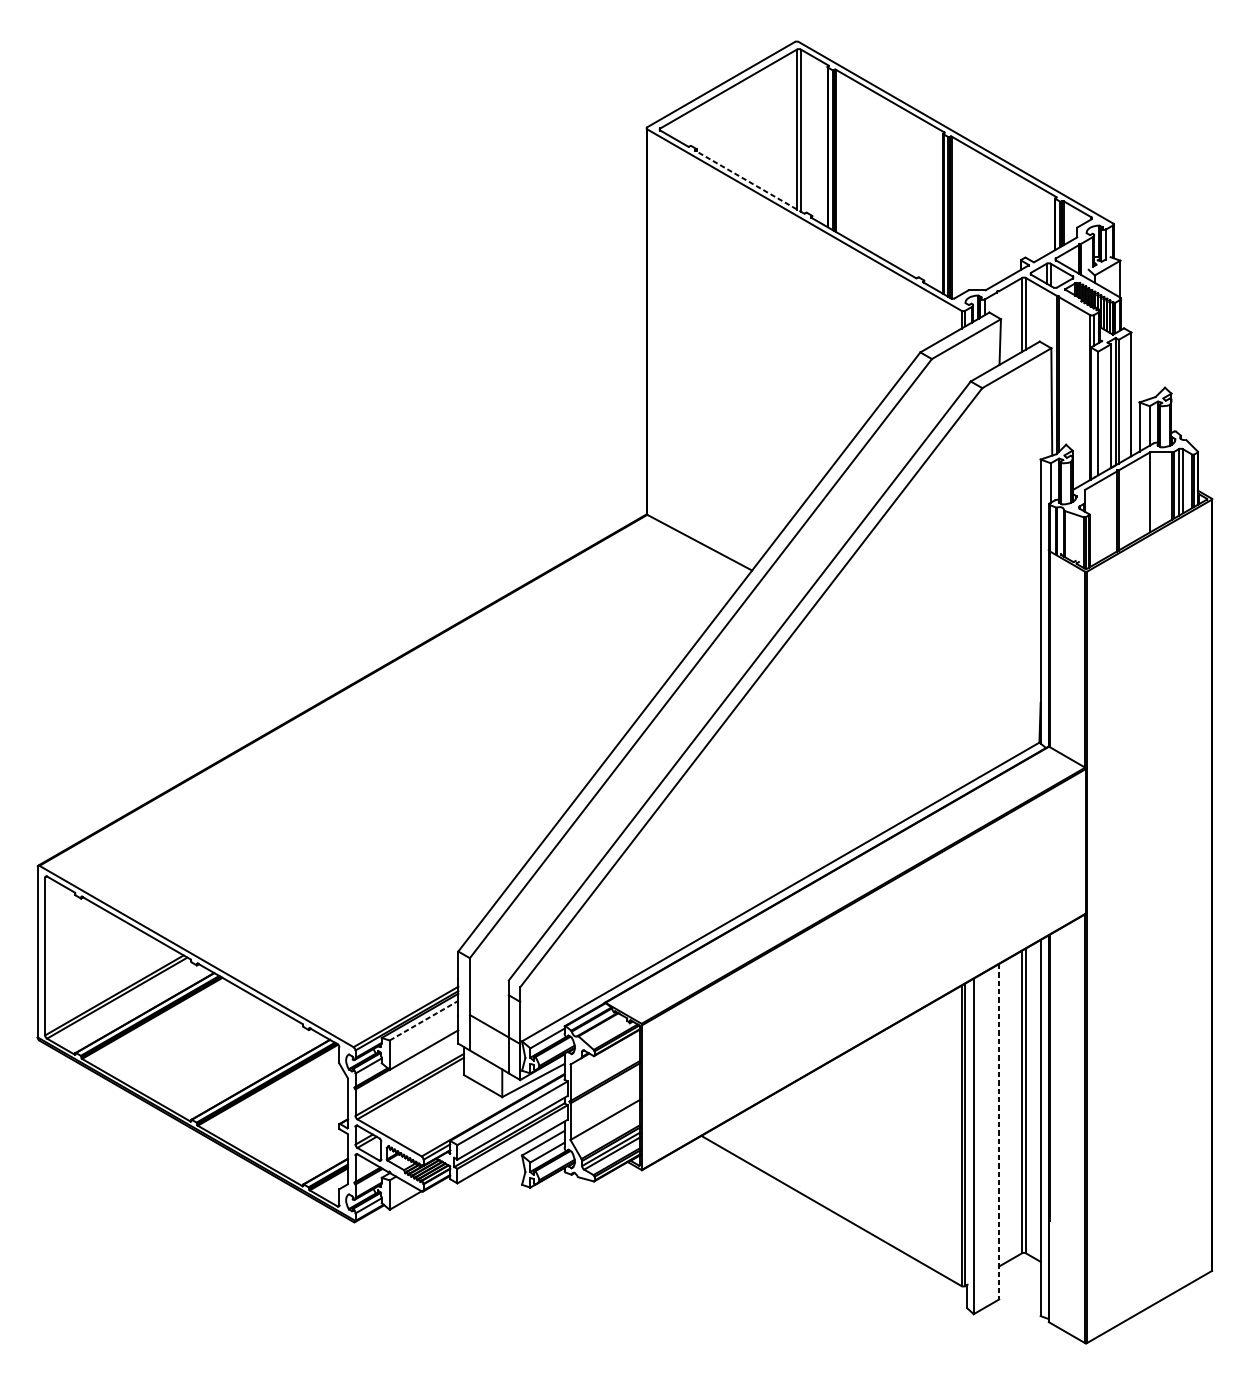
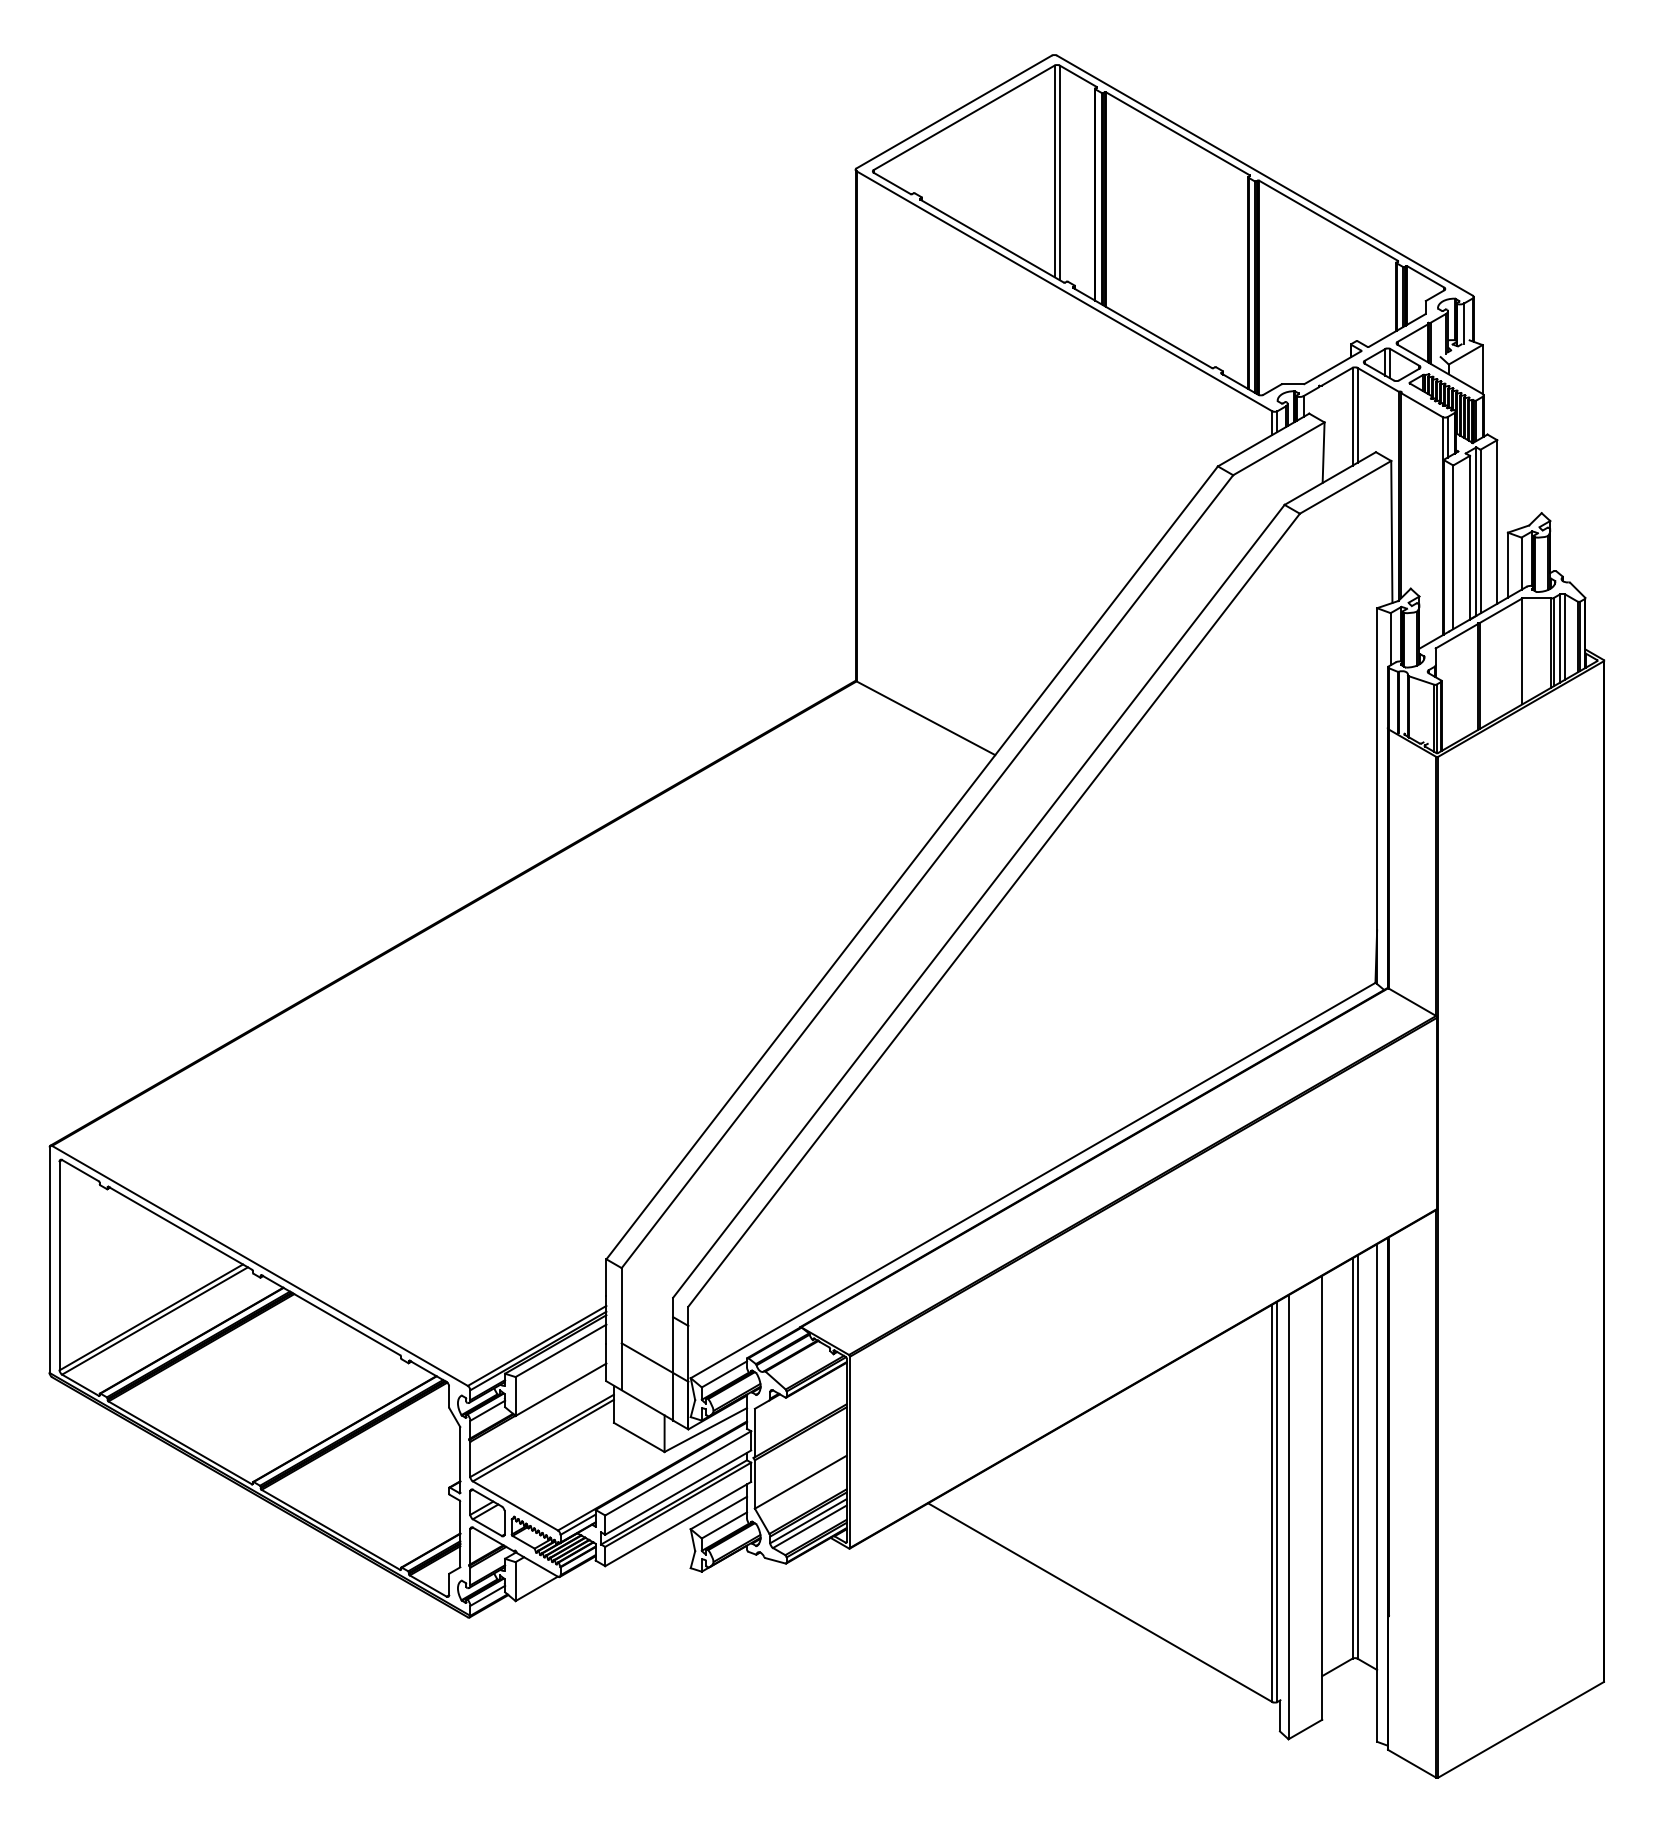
line: (750, 182) -> (992, 241), dashed -> solid
line: (424, 1020) -> (561, 1350), dashed -> solid
line: (999, 1131) -> (1322, 1497), dashed -> solid

